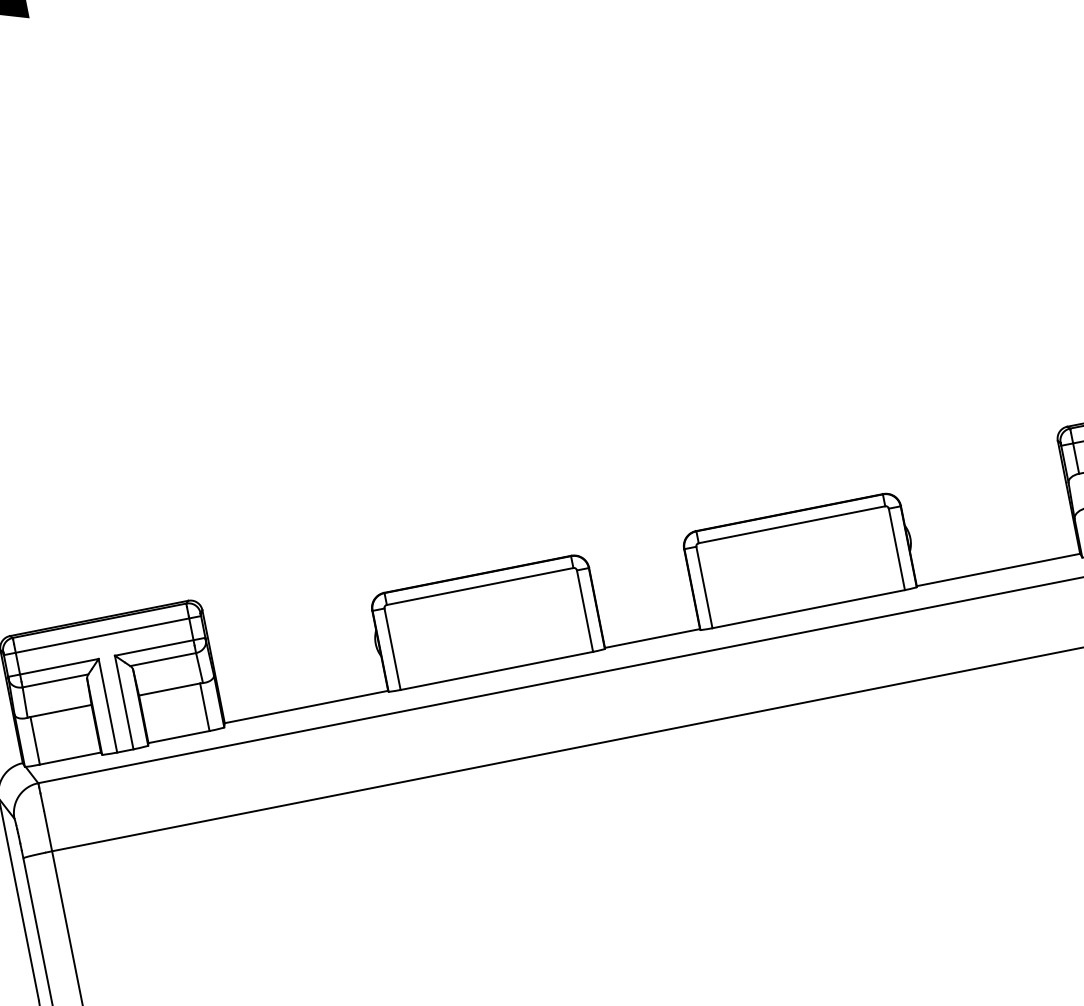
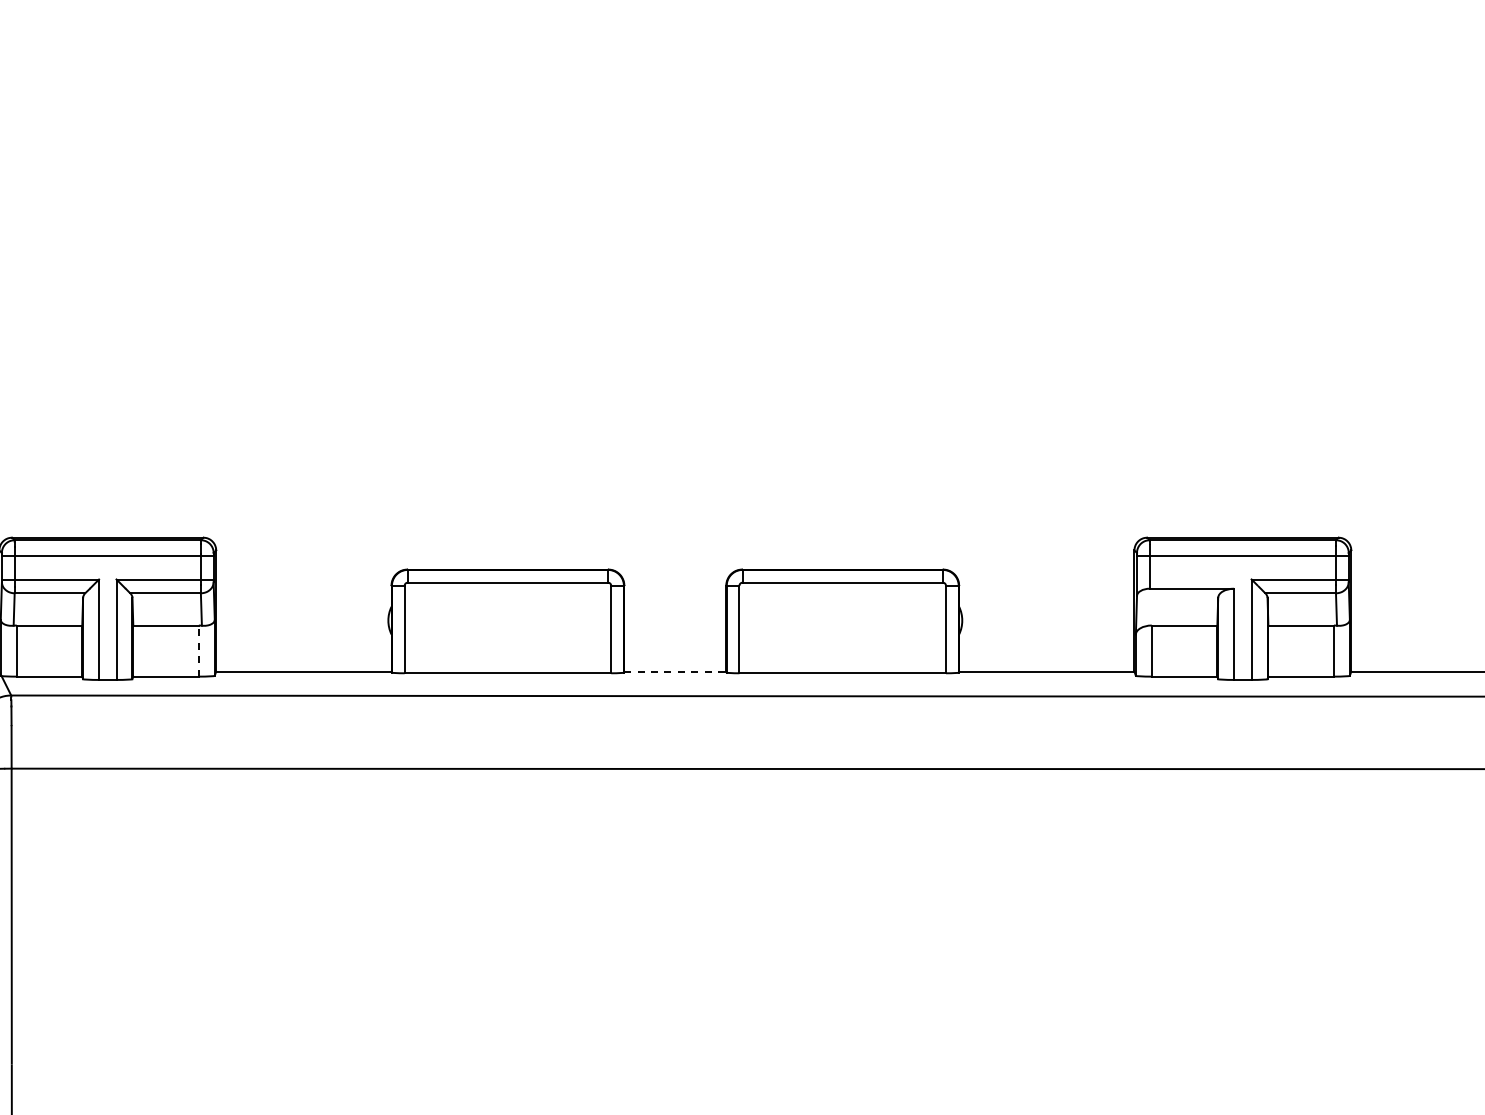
line: (652, 638) -> (675, 671), solid -> dashed
line: (204, 707) -> (198, 651), solid -> dashed

